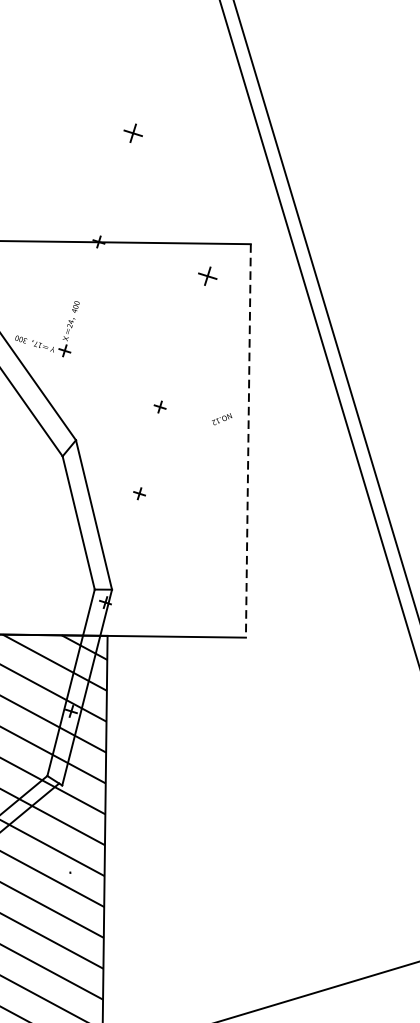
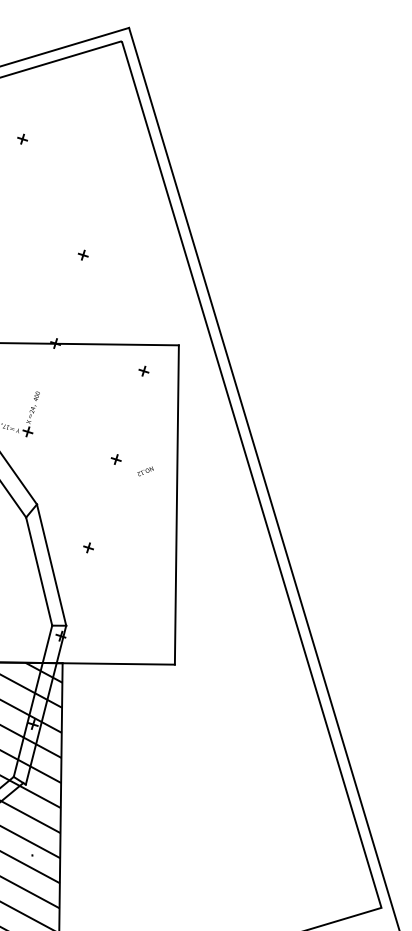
part: (132, 132) -> (82, 254), size x0.62
part: (207, 275) -> (143, 370), size x0.62
part: (159, 407) -> (115, 459), moved
text: (222, 419) -> (145, 471), moved
line: (247, 441) -> (176, 505), dashed -> solid

